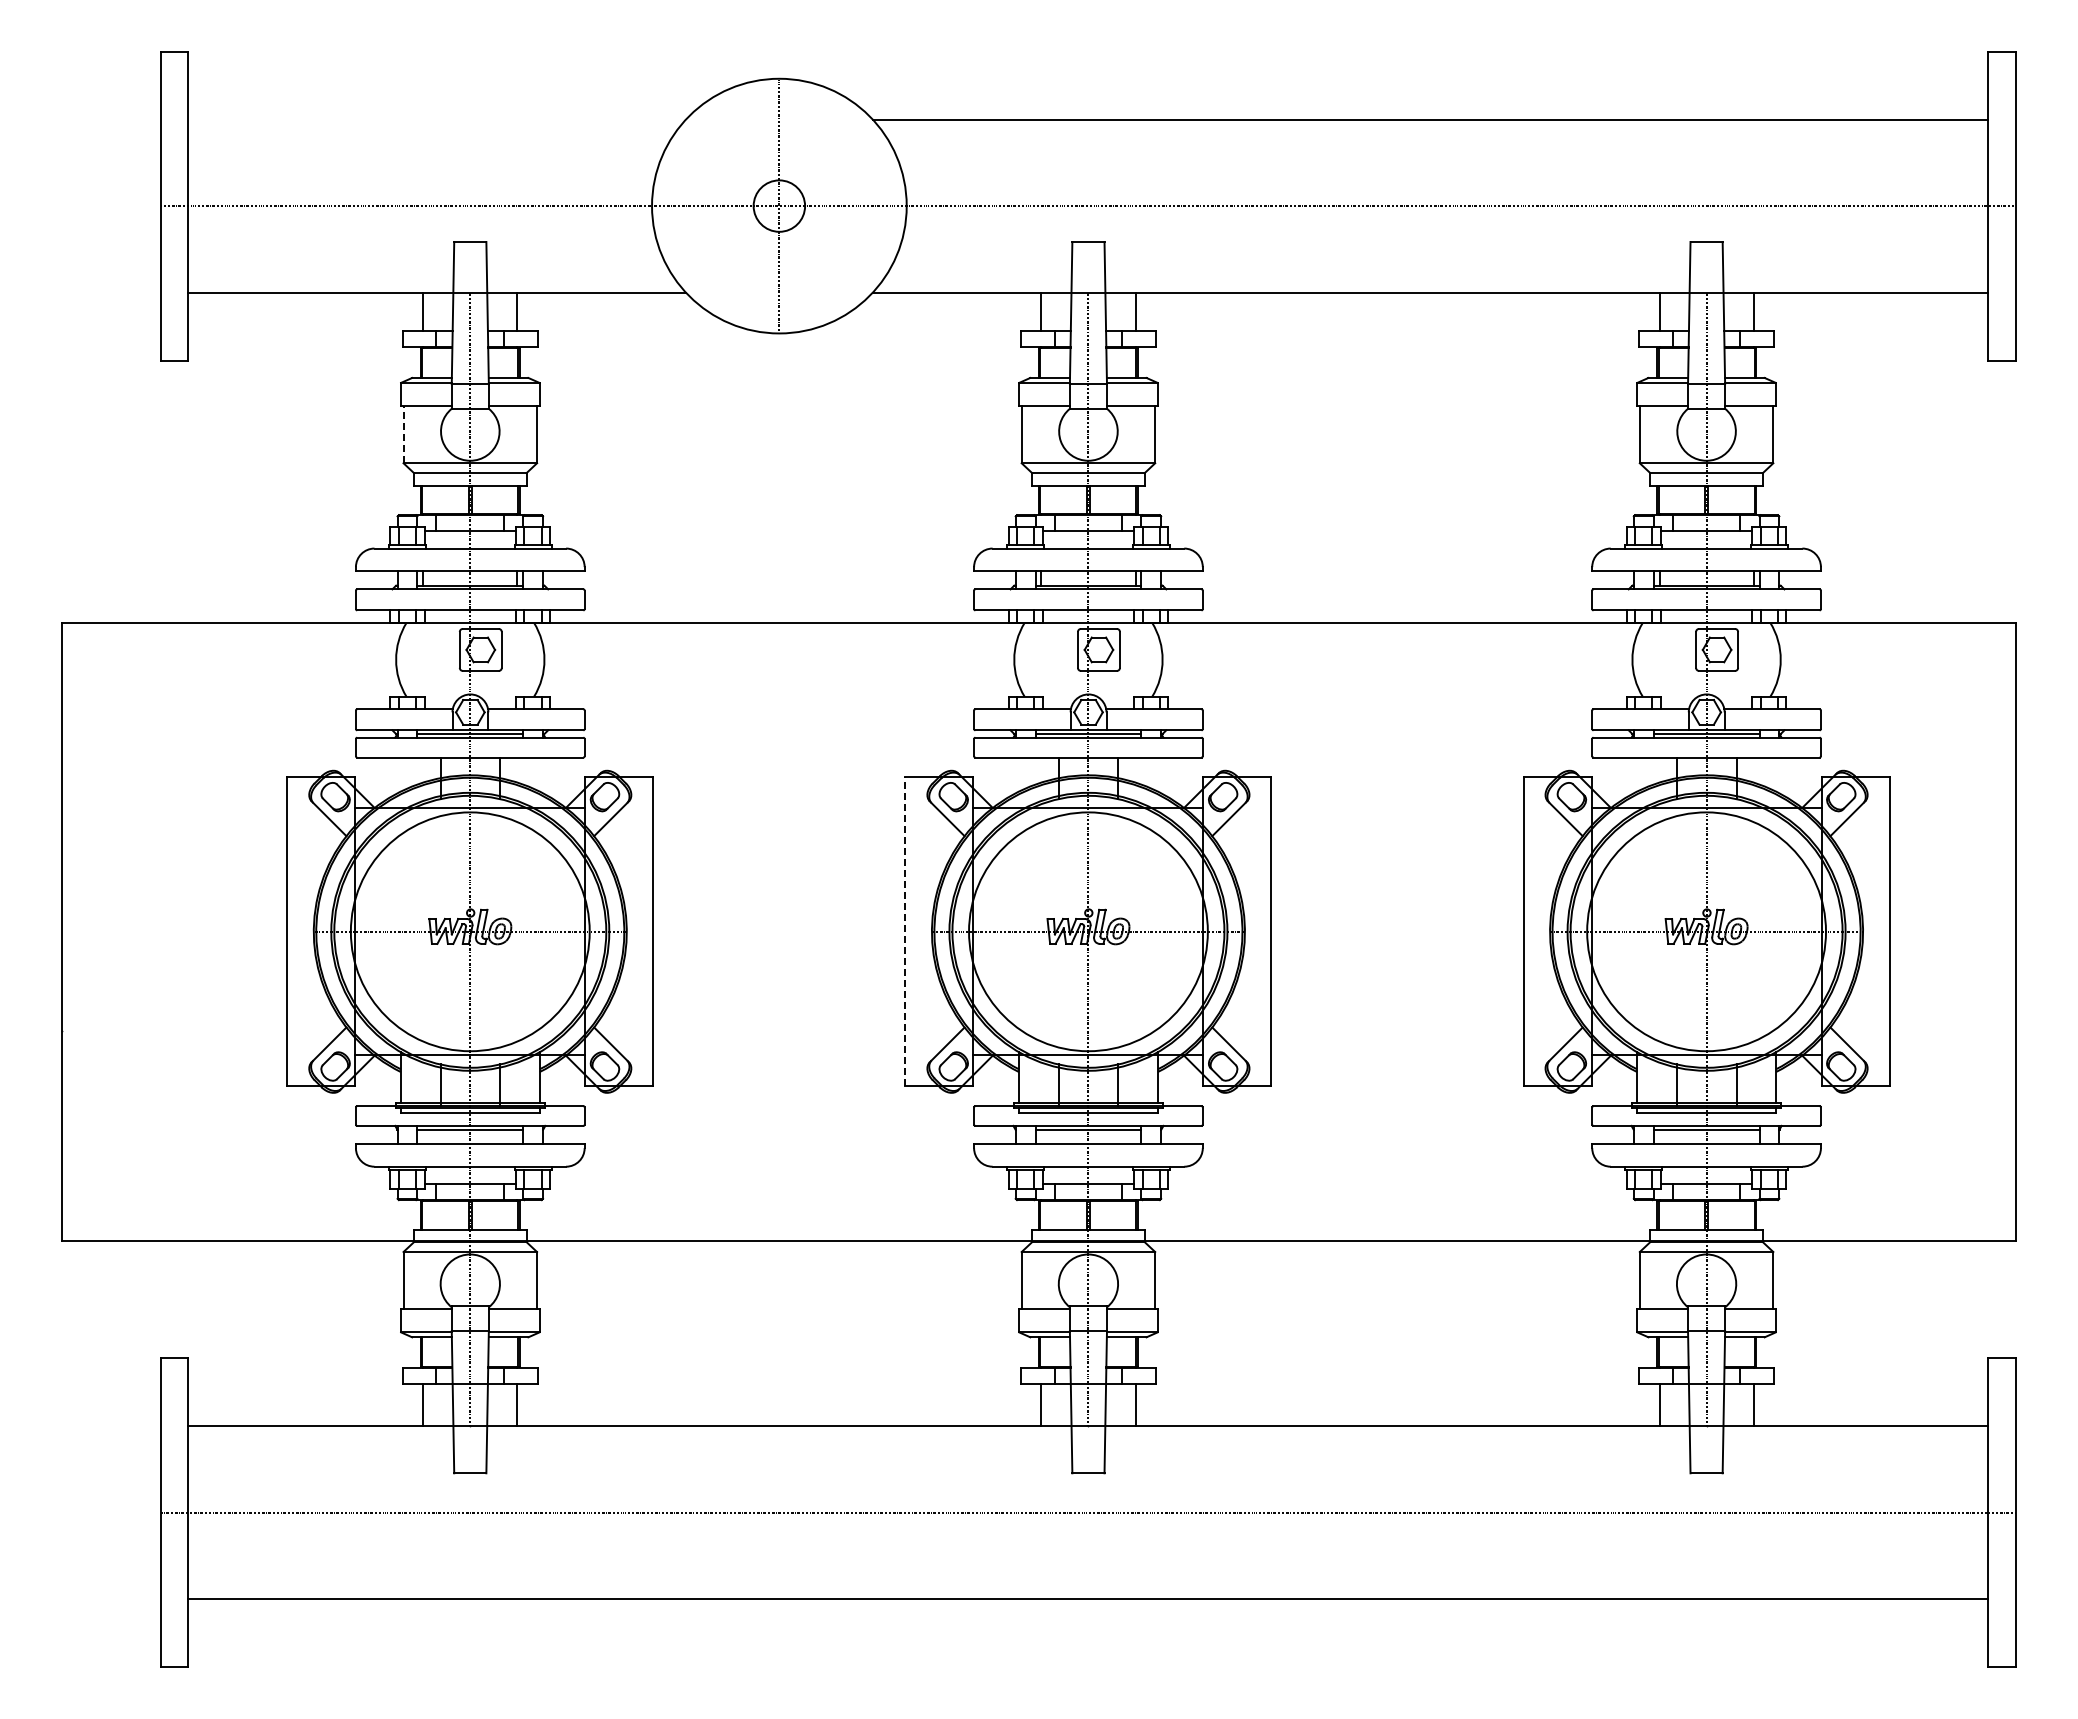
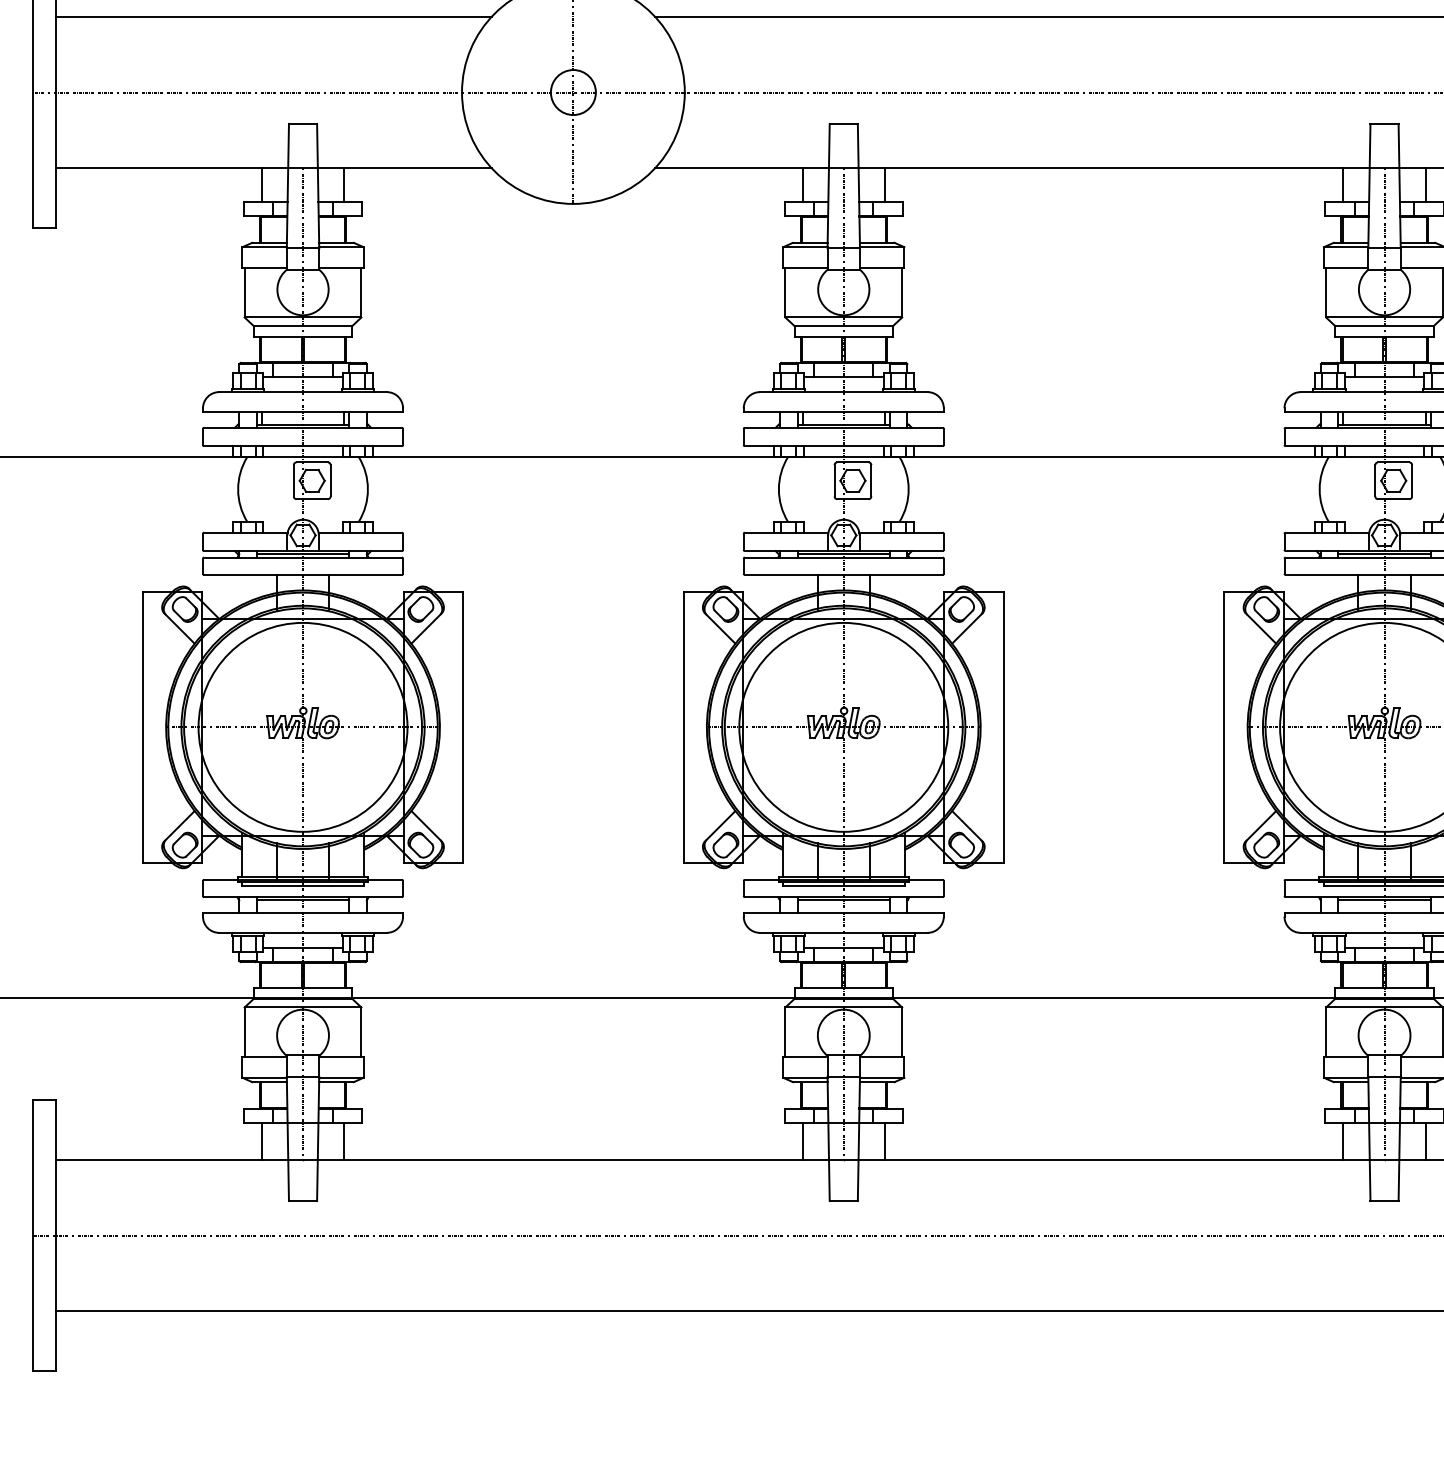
line: (436, 119) -> (273, 16), added
line: (403, 434) -> (244, 292), dashed -> solid
line: (905, 931) -> (683, 727), dashed -> solid

